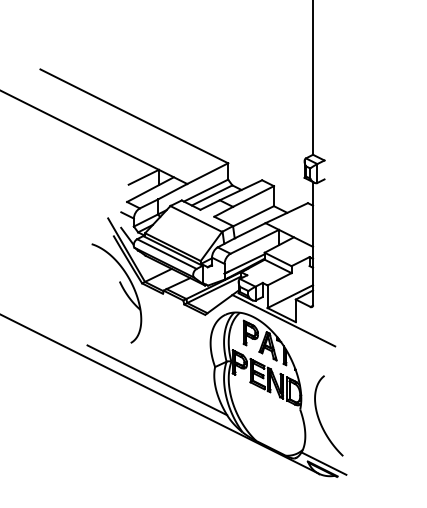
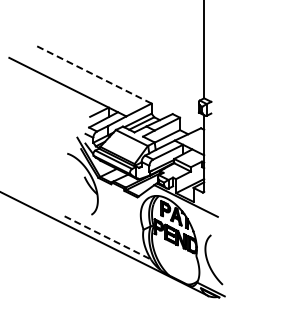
line: (134, 116) -> (93, 74), solid -> dashed
line: (158, 381) -> (108, 238), solid -> dashed

